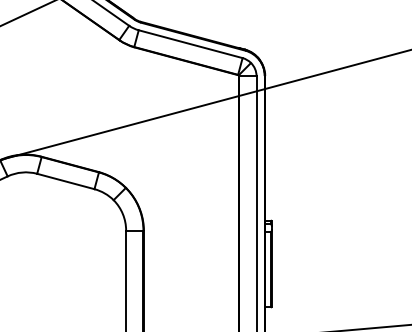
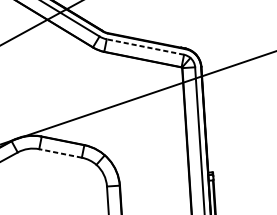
line: (190, 44) -> (145, 47), solid -> dashed
line: (65, 181) -> (60, 153), solid -> dashed

